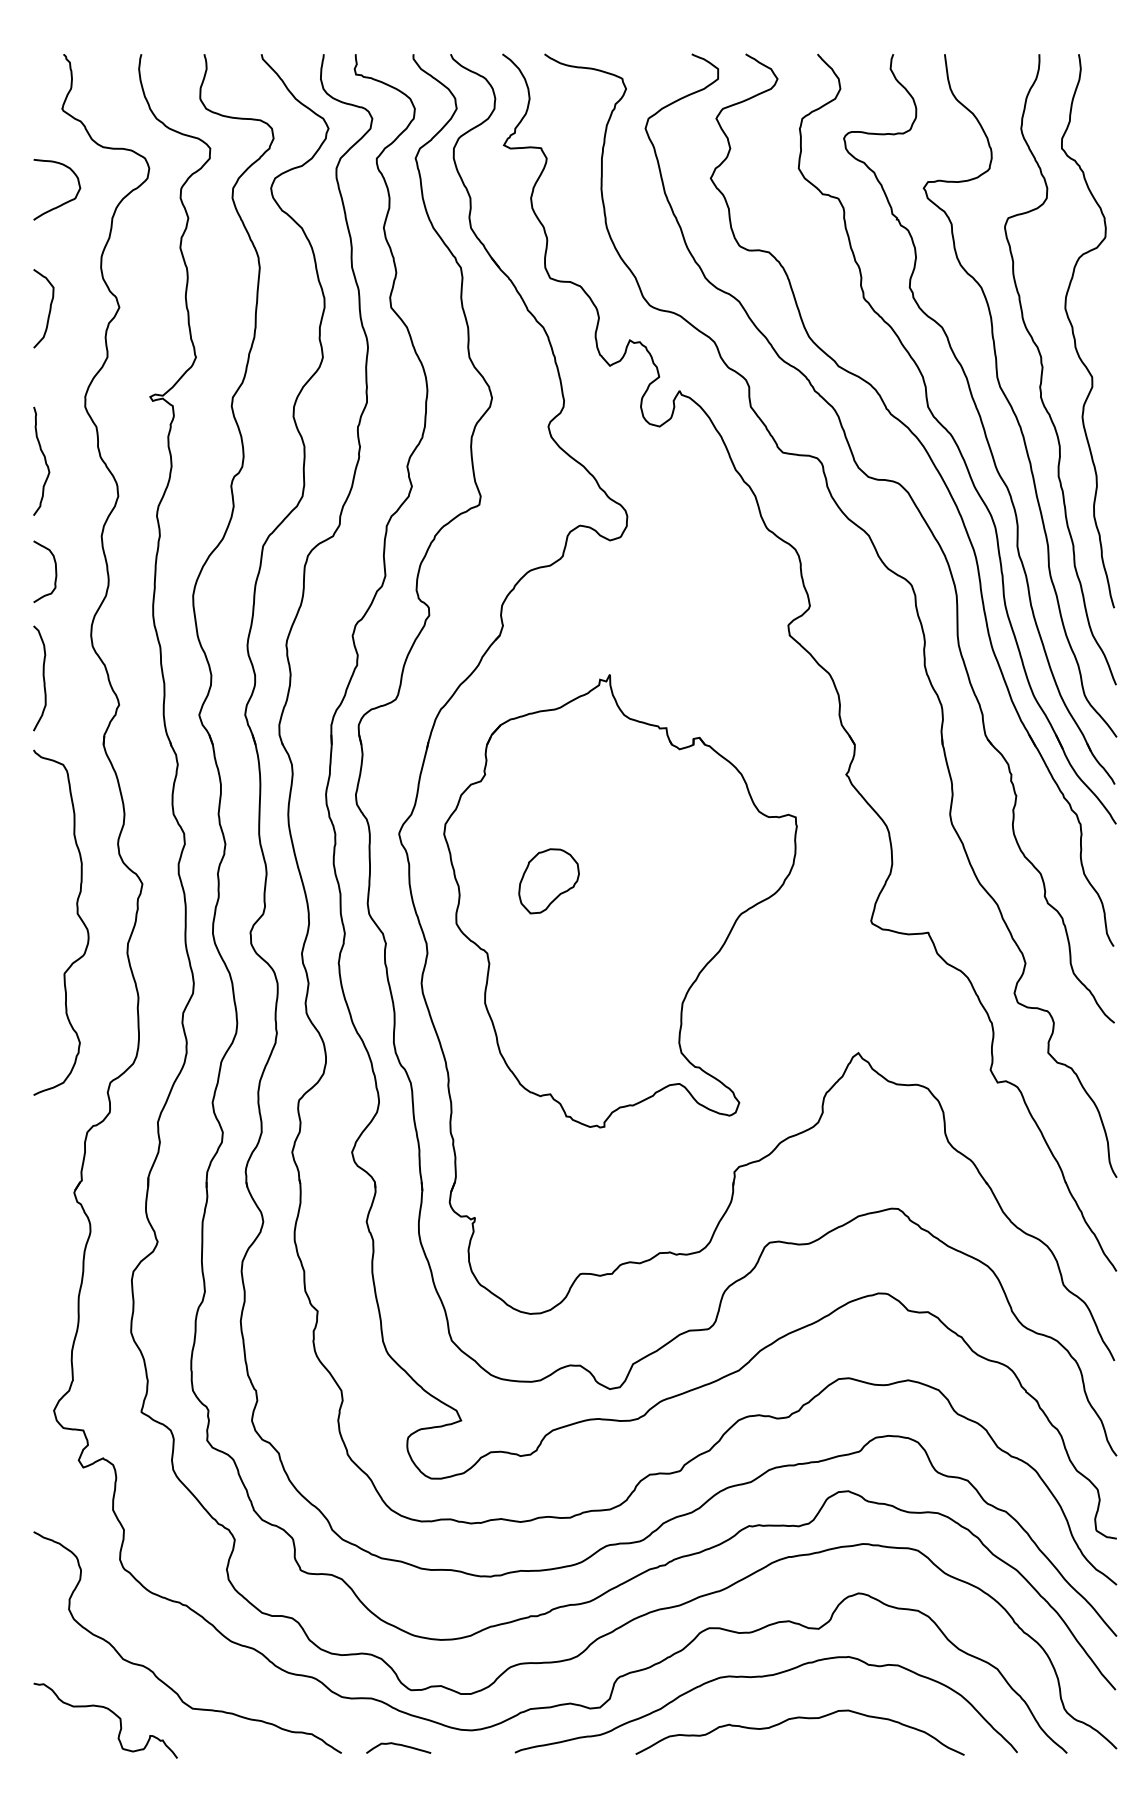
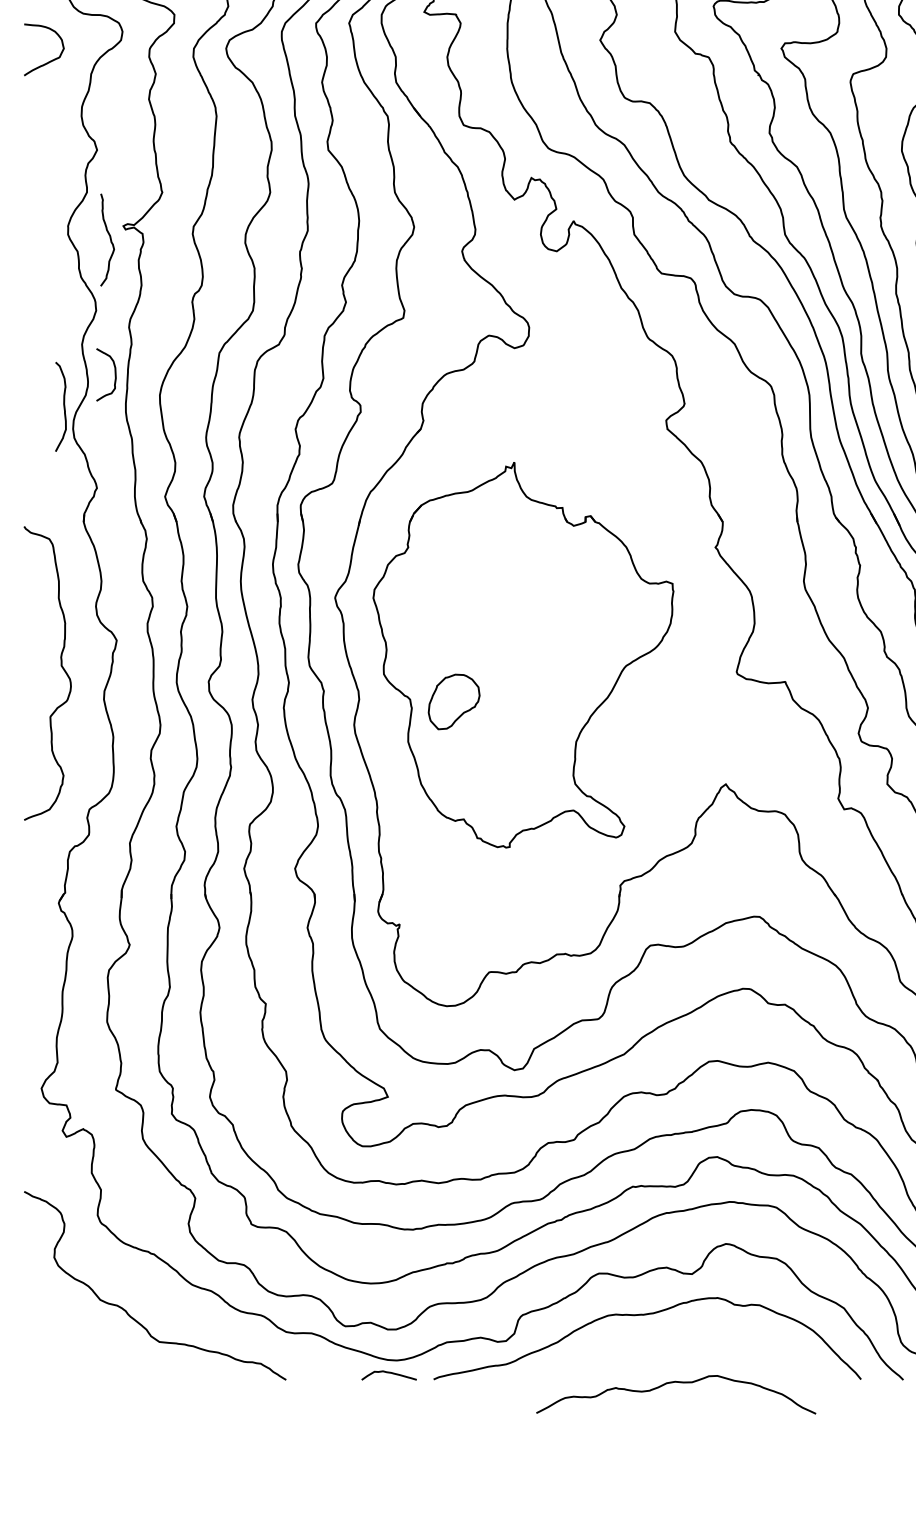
curve: (49, 308) -> (37, 150), removed
curve: (44, 460) -> (109, 239), moved
curve: (55, 571) -> (115, 374), moved
curve: (42, 676) -> (63, 405), moved
part: (548, 881) -> (453, 702), moved
curve: (112, 1713) -> (91, 1346), removed
curve: (794, 1719) -> (671, 1383), moved
curve: (398, 1745) -> (389, 1373), moved

